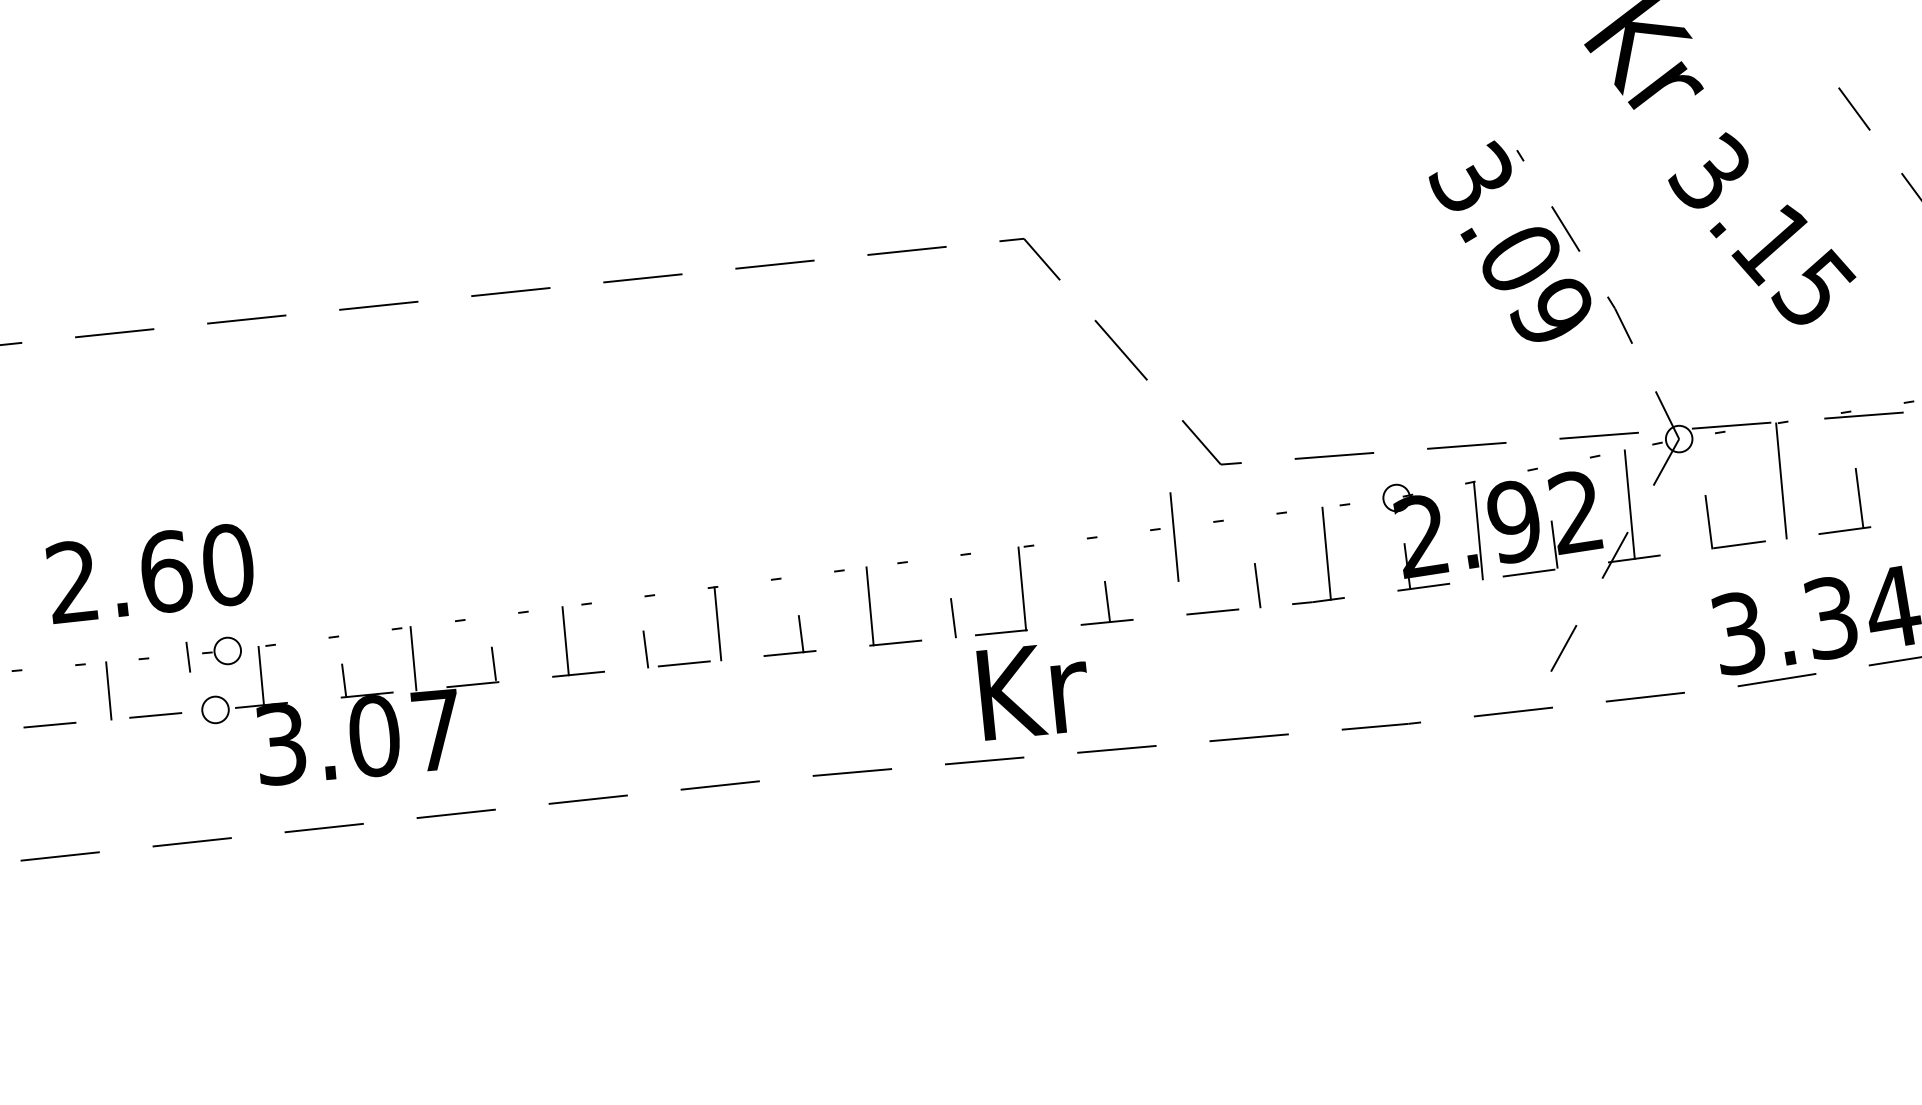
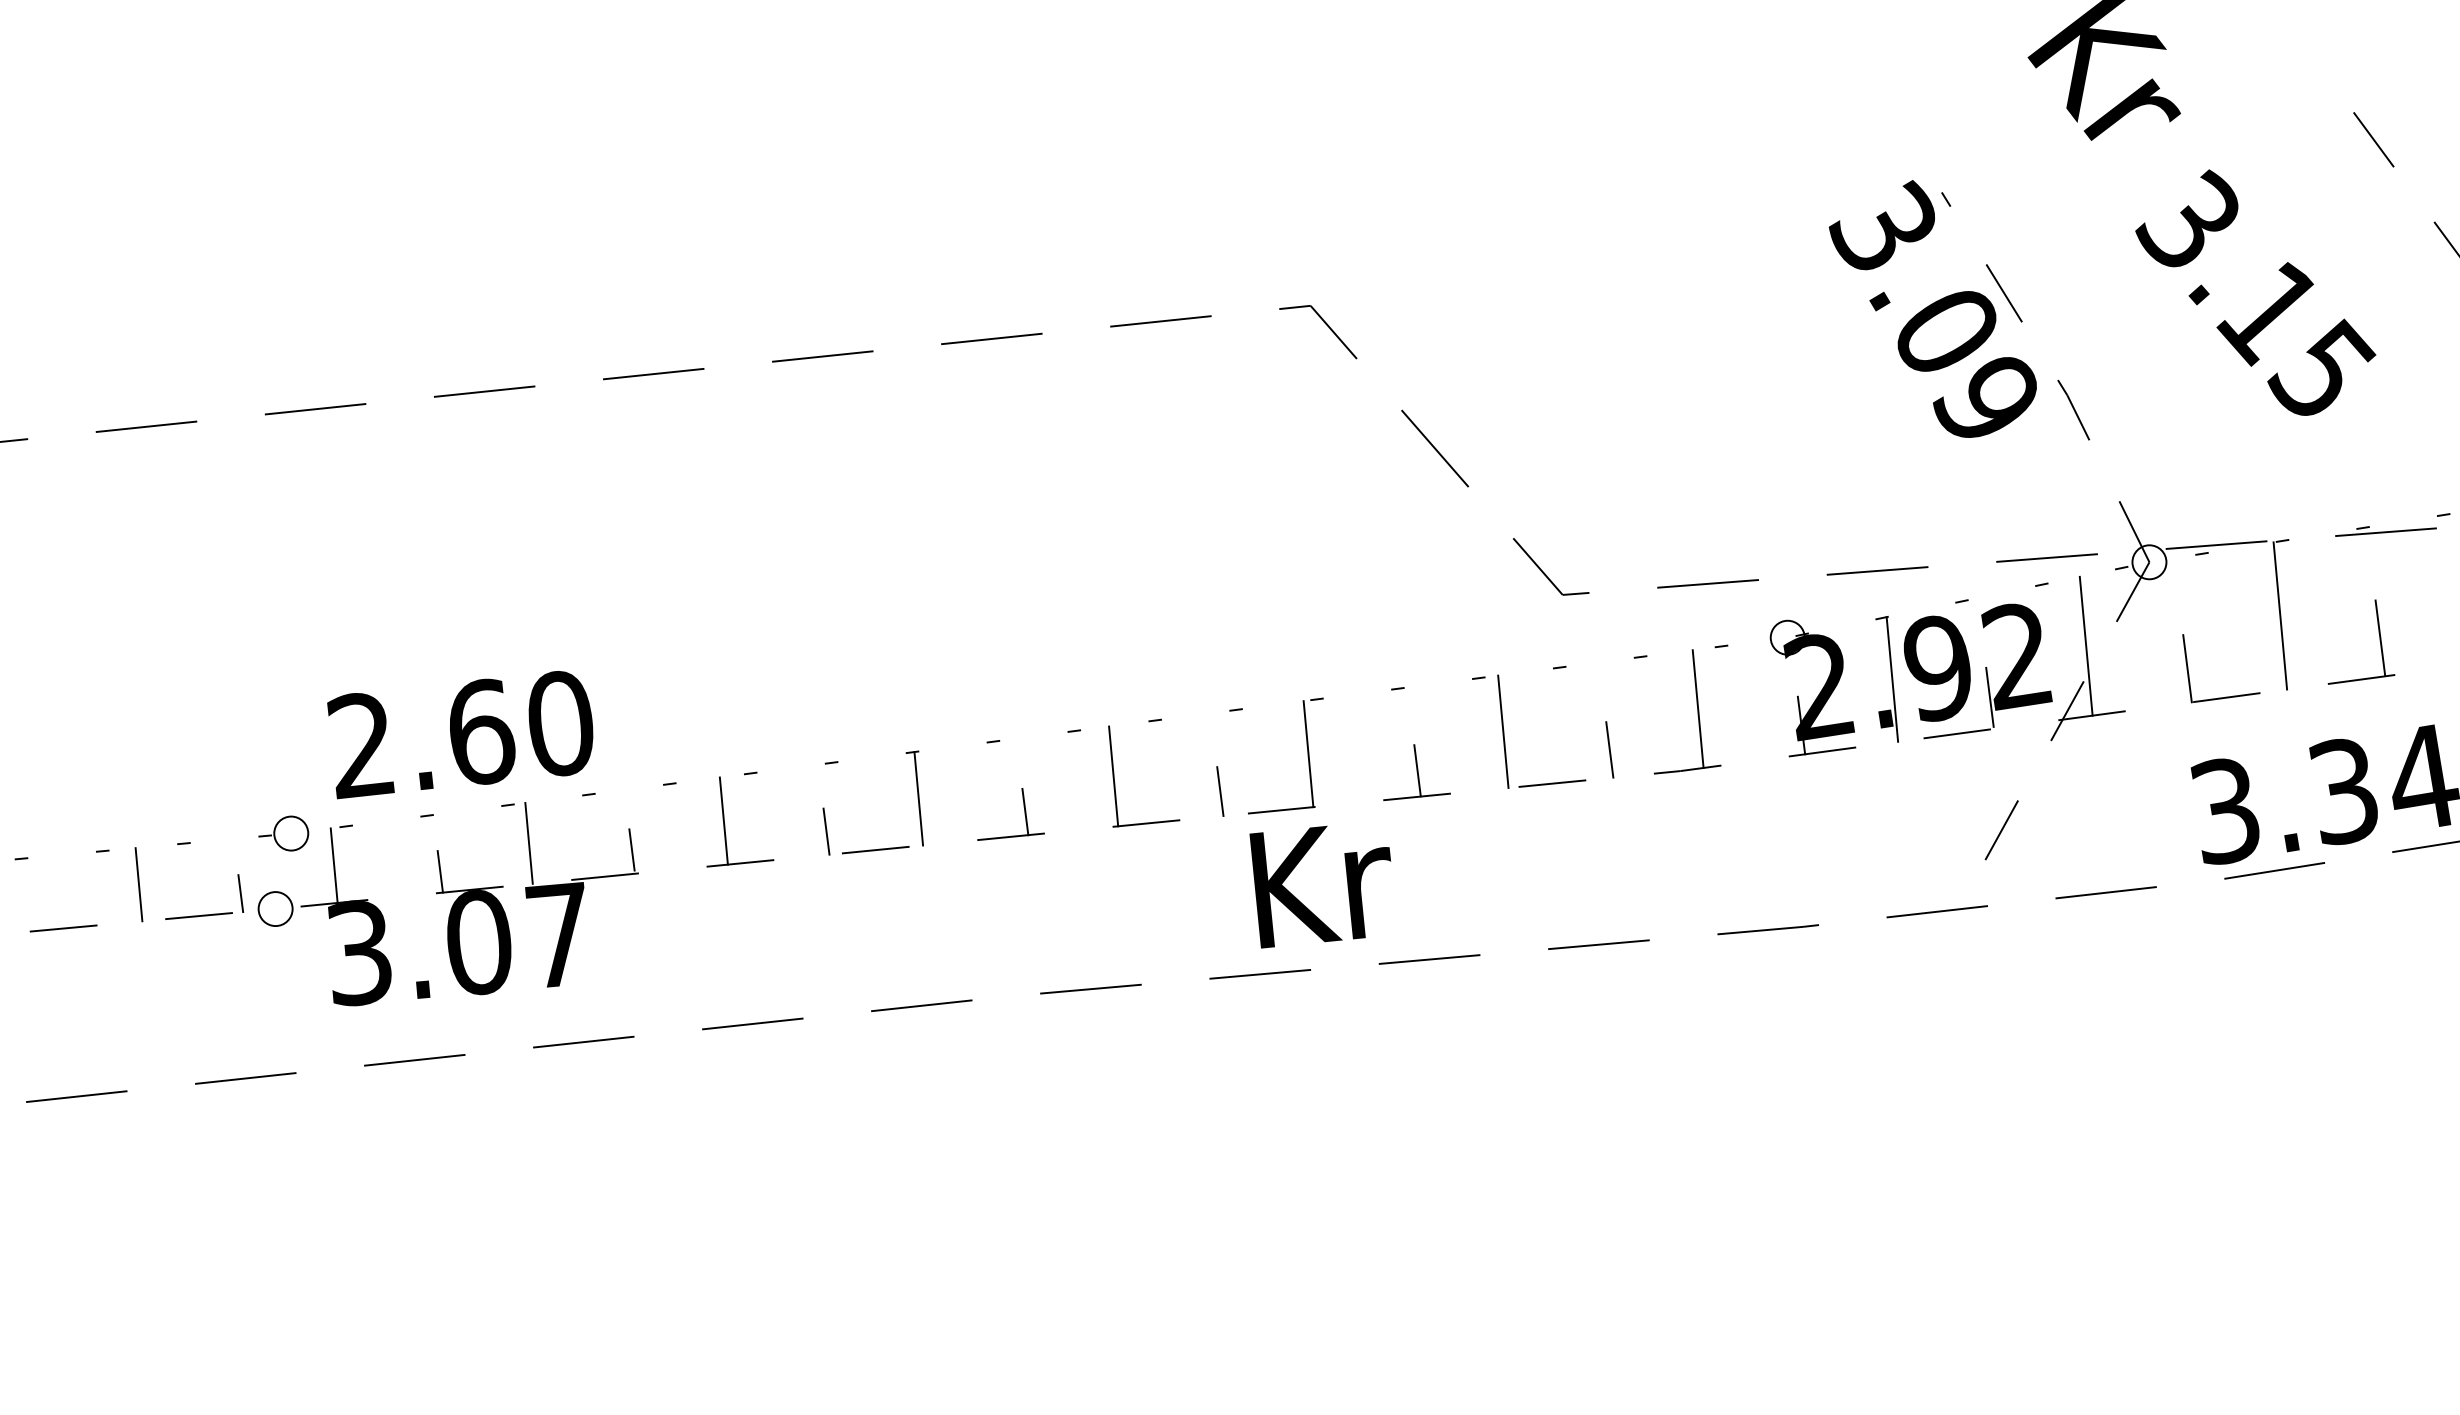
line: (1174, 536) -> (1503, 731), moved
text: (149, 574) -> (460, 735), moved
line: (188, 657) -> (240, 893), moved

